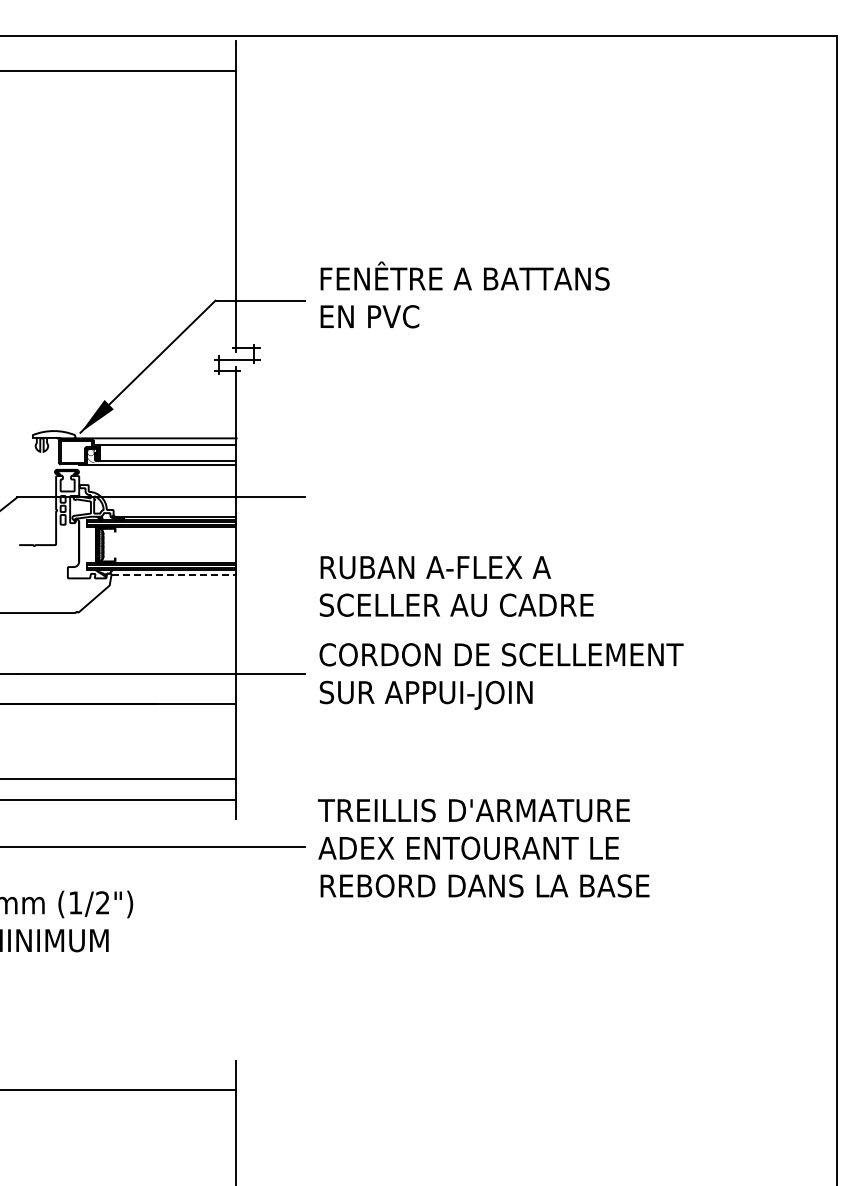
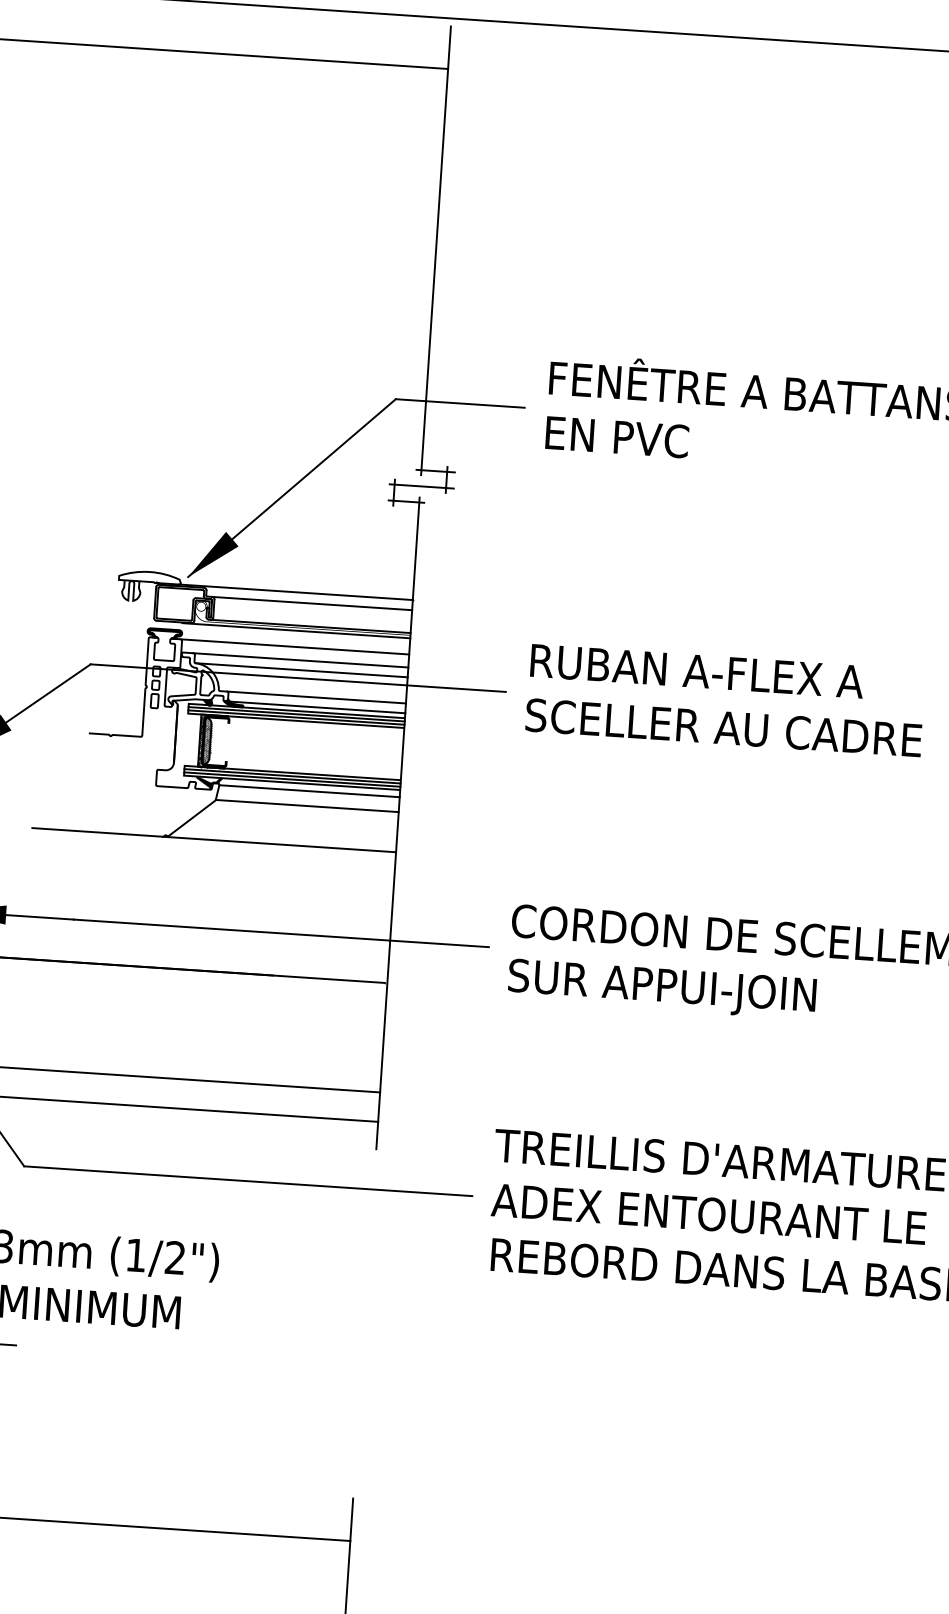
line: (157, 476) -> (295, 647), added
line: (161, 485) -> (300, 660), added
line: (162, 491) -> (300, 669), added
line: (174, 509) -> (316, 696), added
line: (174, 574) -> (310, 790), dashed -> solid
line: (172, 585) -> (306, 806), added
text: (456, 586) -> (725, 700), moved
line: (155, 613) -> (279, 845), added

